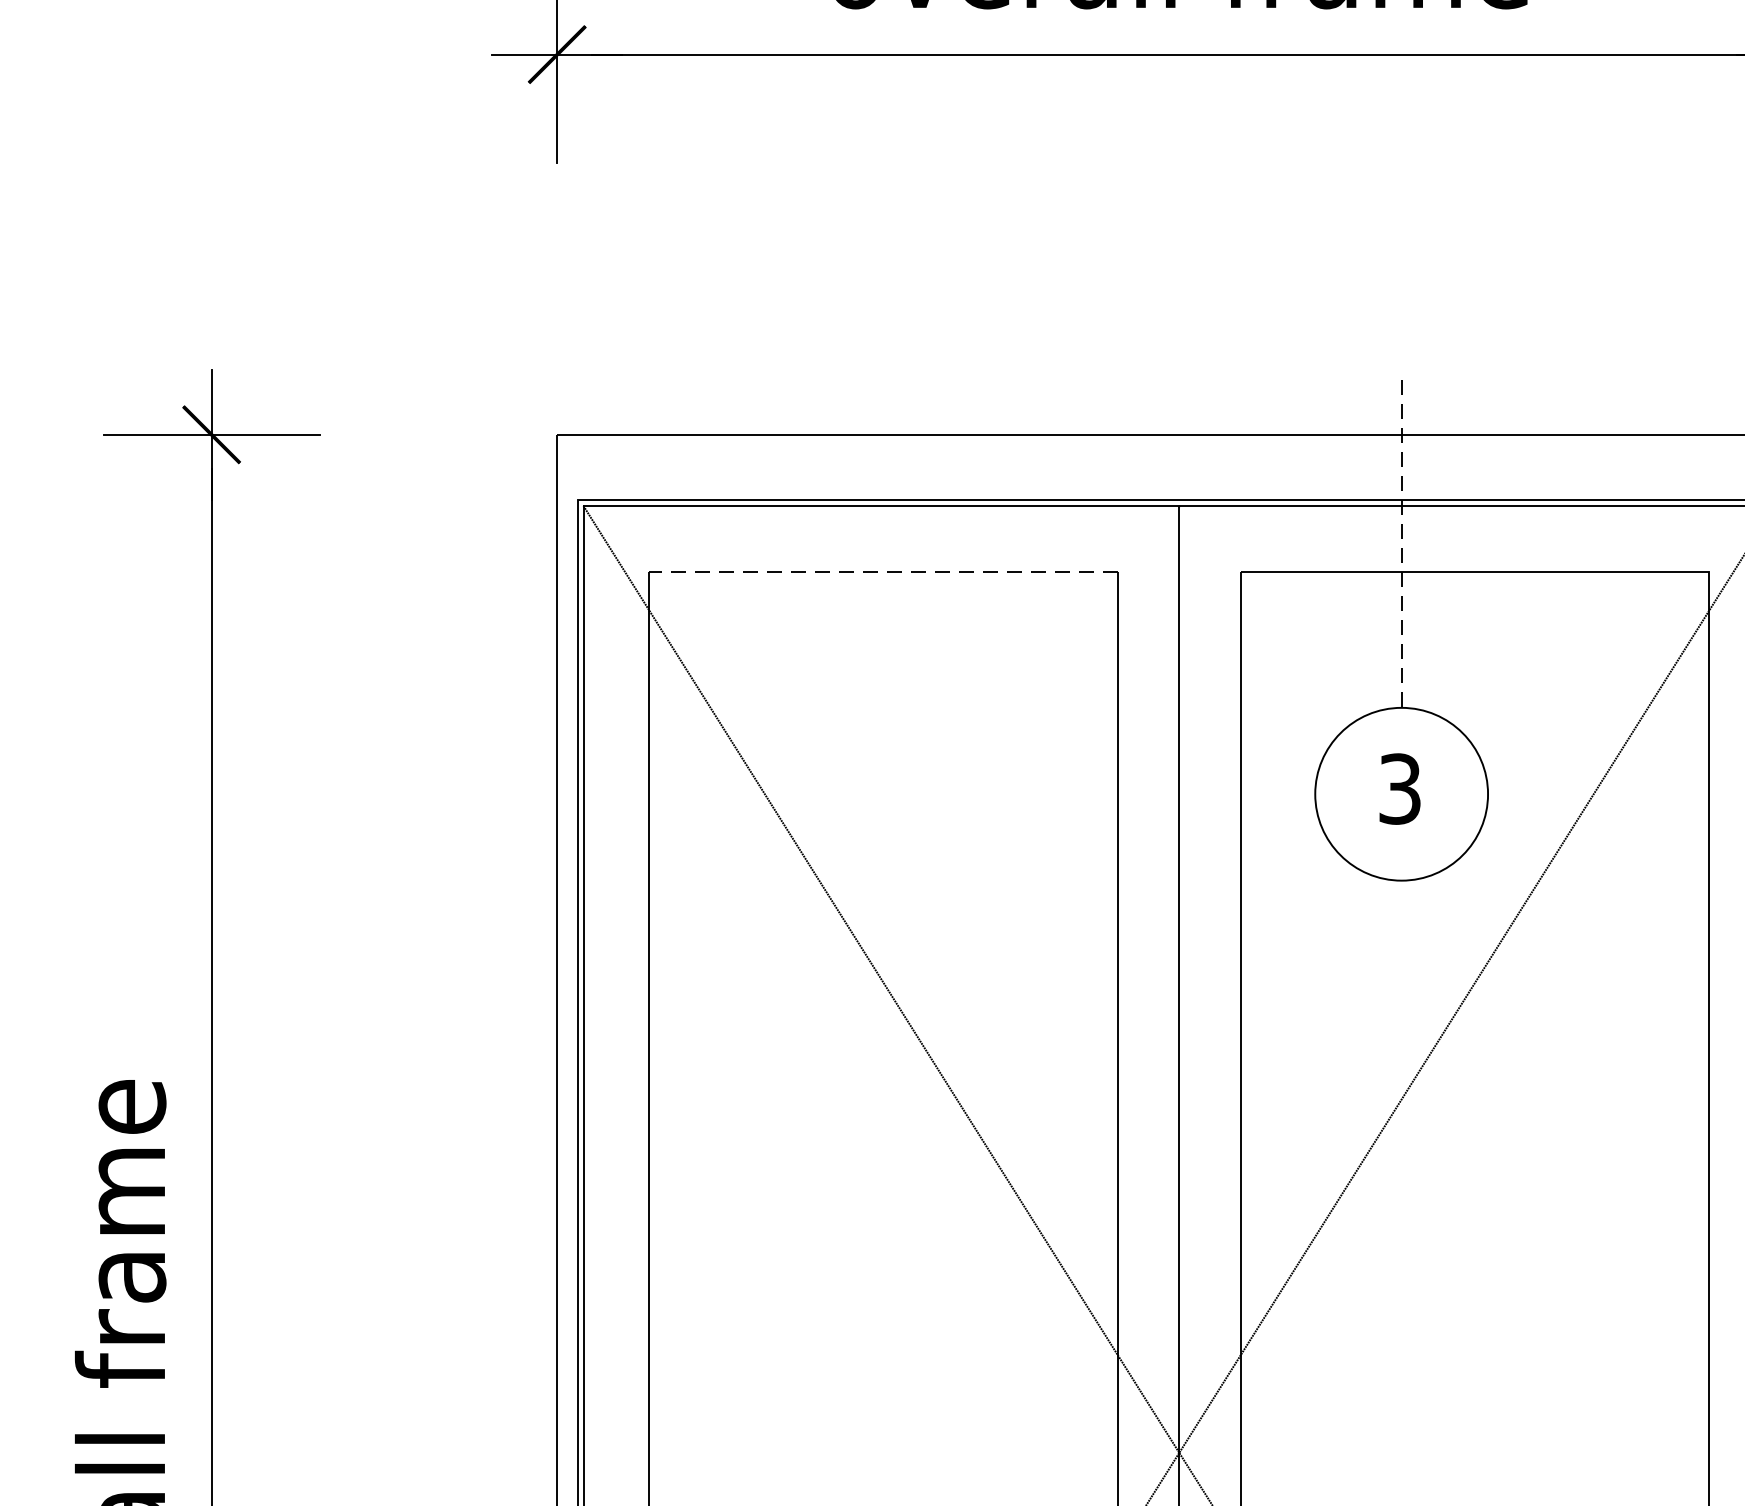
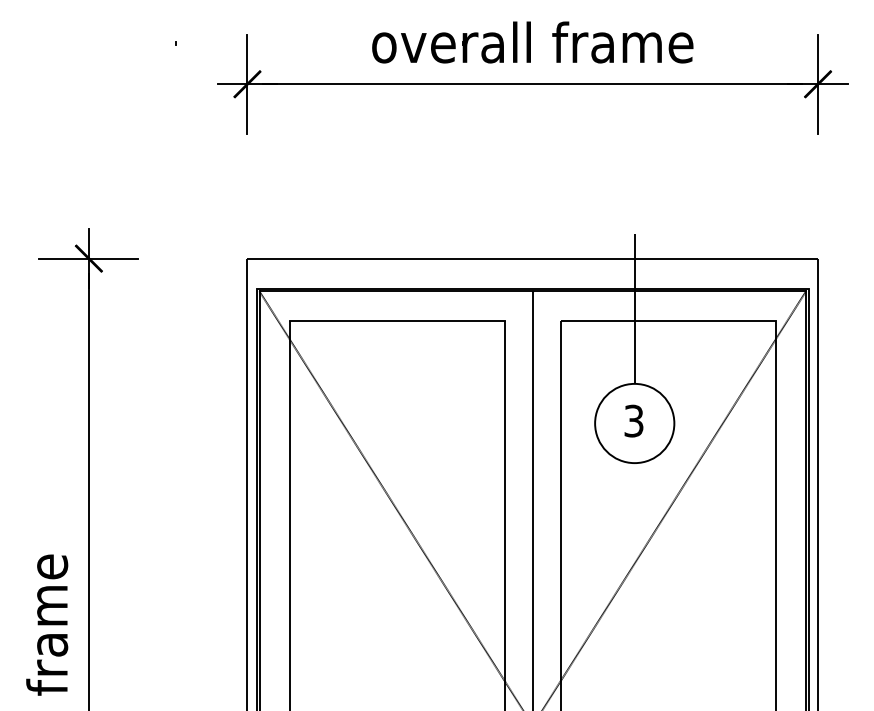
line: (1401, 545) -> (634, 309), dashed -> solid
line: (882, 571) -> (396, 321), dashed -> solid

